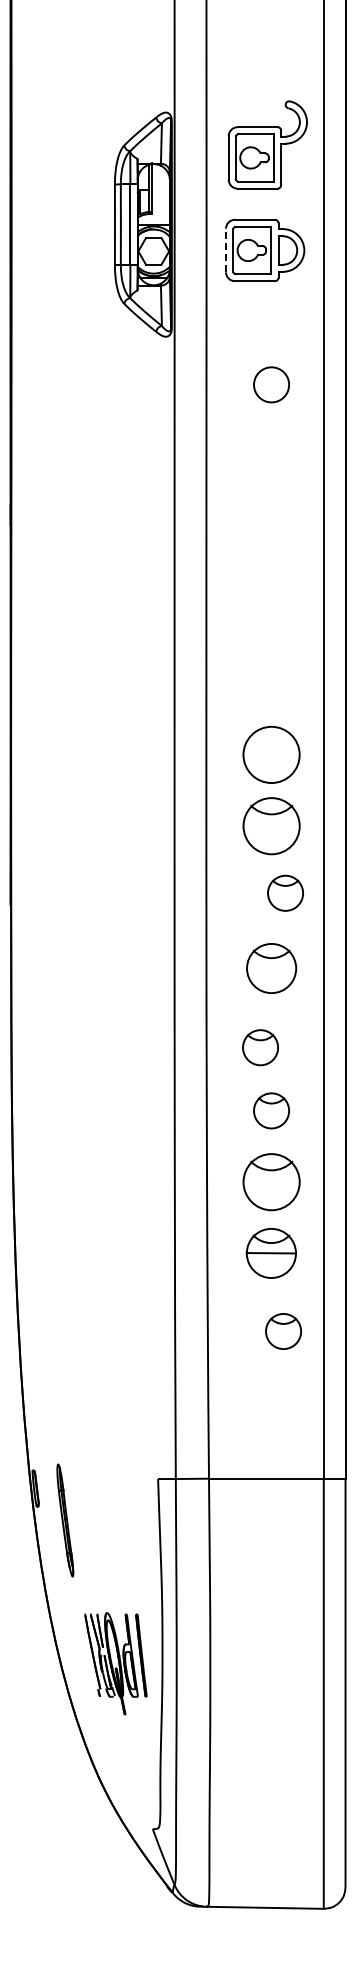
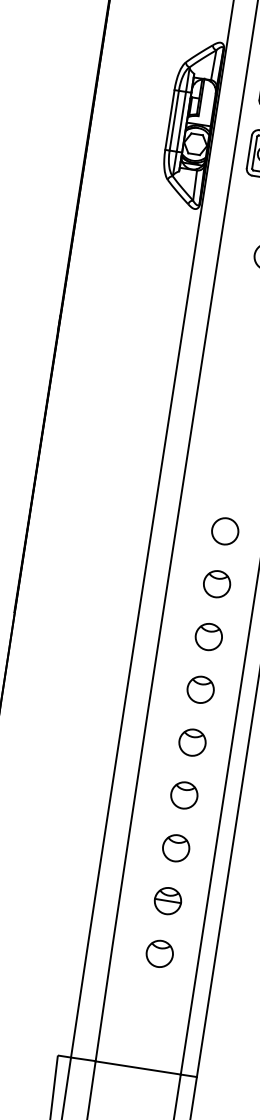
line: (226, 250) -> (249, 151), dashed -> solid
circle: (271, 754) -> (225, 531), size x0.62
part: (271, 825) -> (217, 583), size x0.62
part: (285, 892) -> (208, 636), moved
part: (271, 968) -> (200, 689), size x0.71
part: (260, 1047) -> (192, 742), moved
part: (271, 1181) -> (176, 847), size x0.62
part: (271, 1252) -> (168, 900), size x0.71
part: (283, 1331) -> (159, 953), moved

